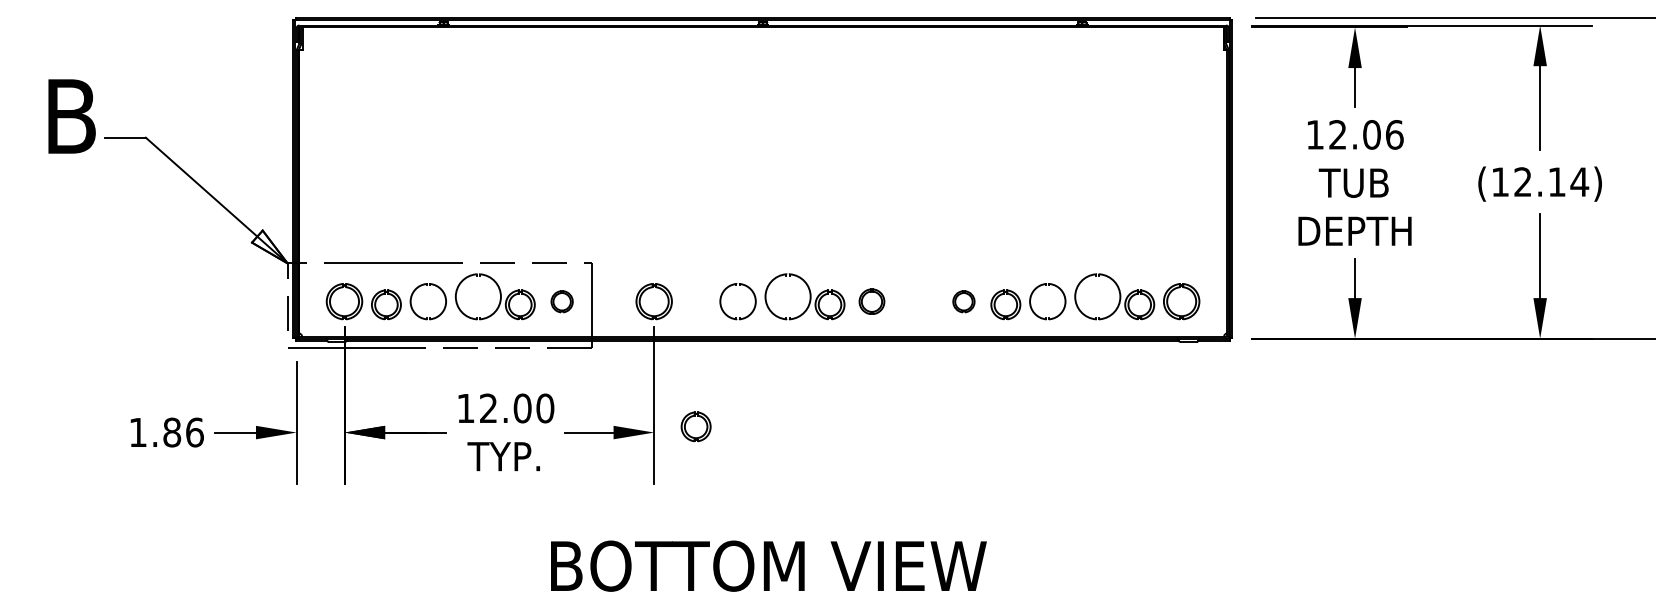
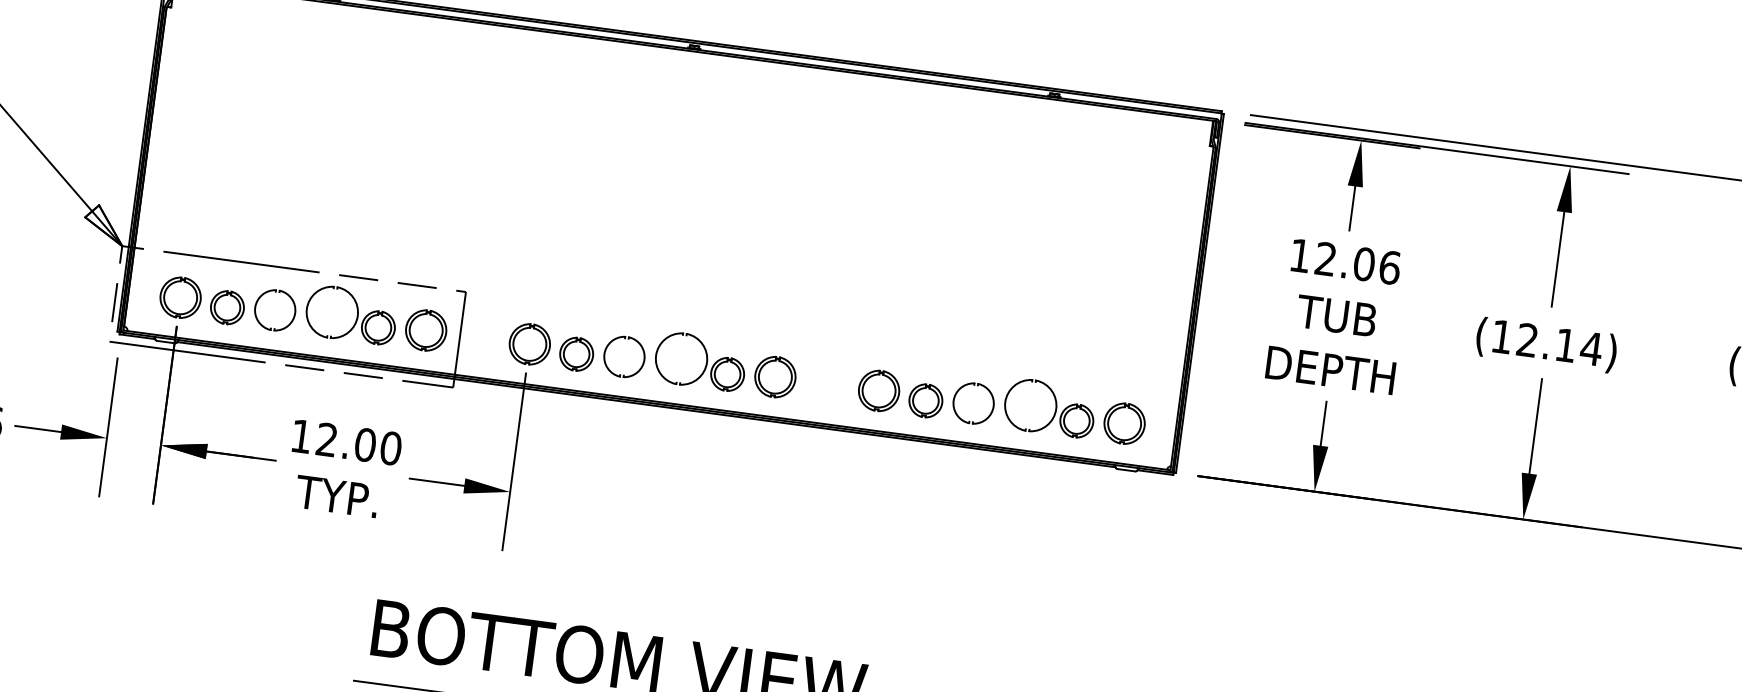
part: (561, 301) -> (425, 330), size x1.67
part: (871, 301) -> (774, 376), size x1.43
part: (963, 301) -> (878, 390), size x1.67
part: (695, 426) -> (575, 353), moved

